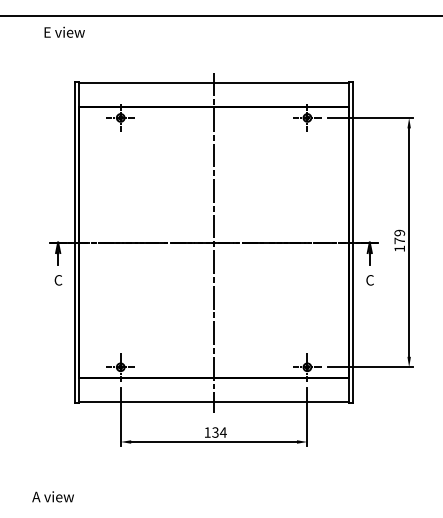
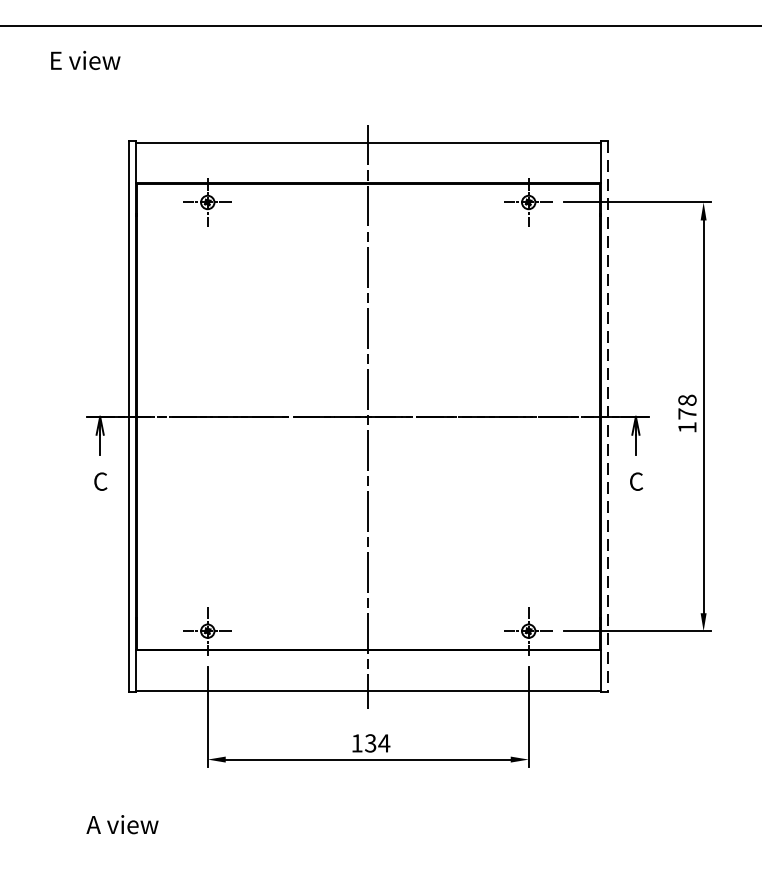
text: (64, 31) -> (85, 59), moved
text: (399, 232) -> (686, 399), 179 -> 178
line: (353, 243) -> (607, 418), solid -> dashed
text: (52, 496) -> (121, 824), moved

